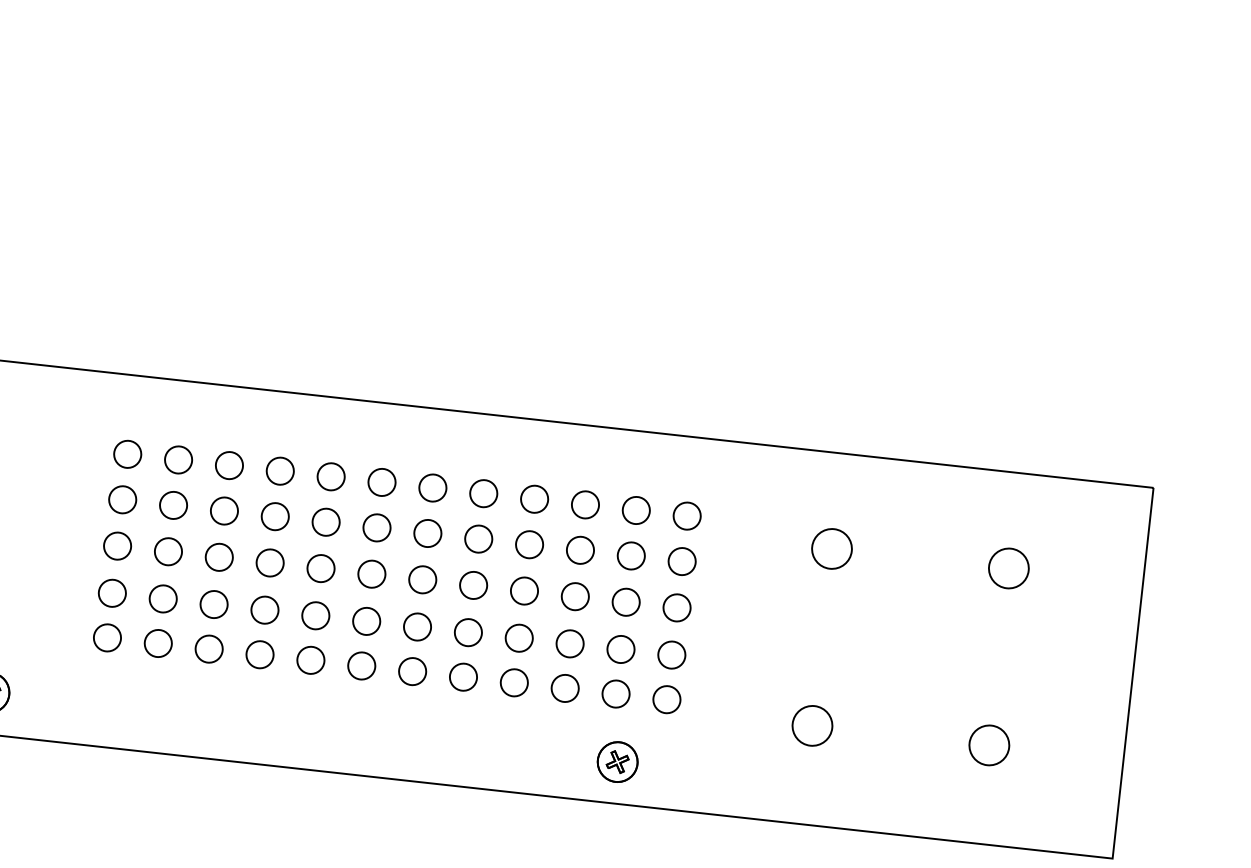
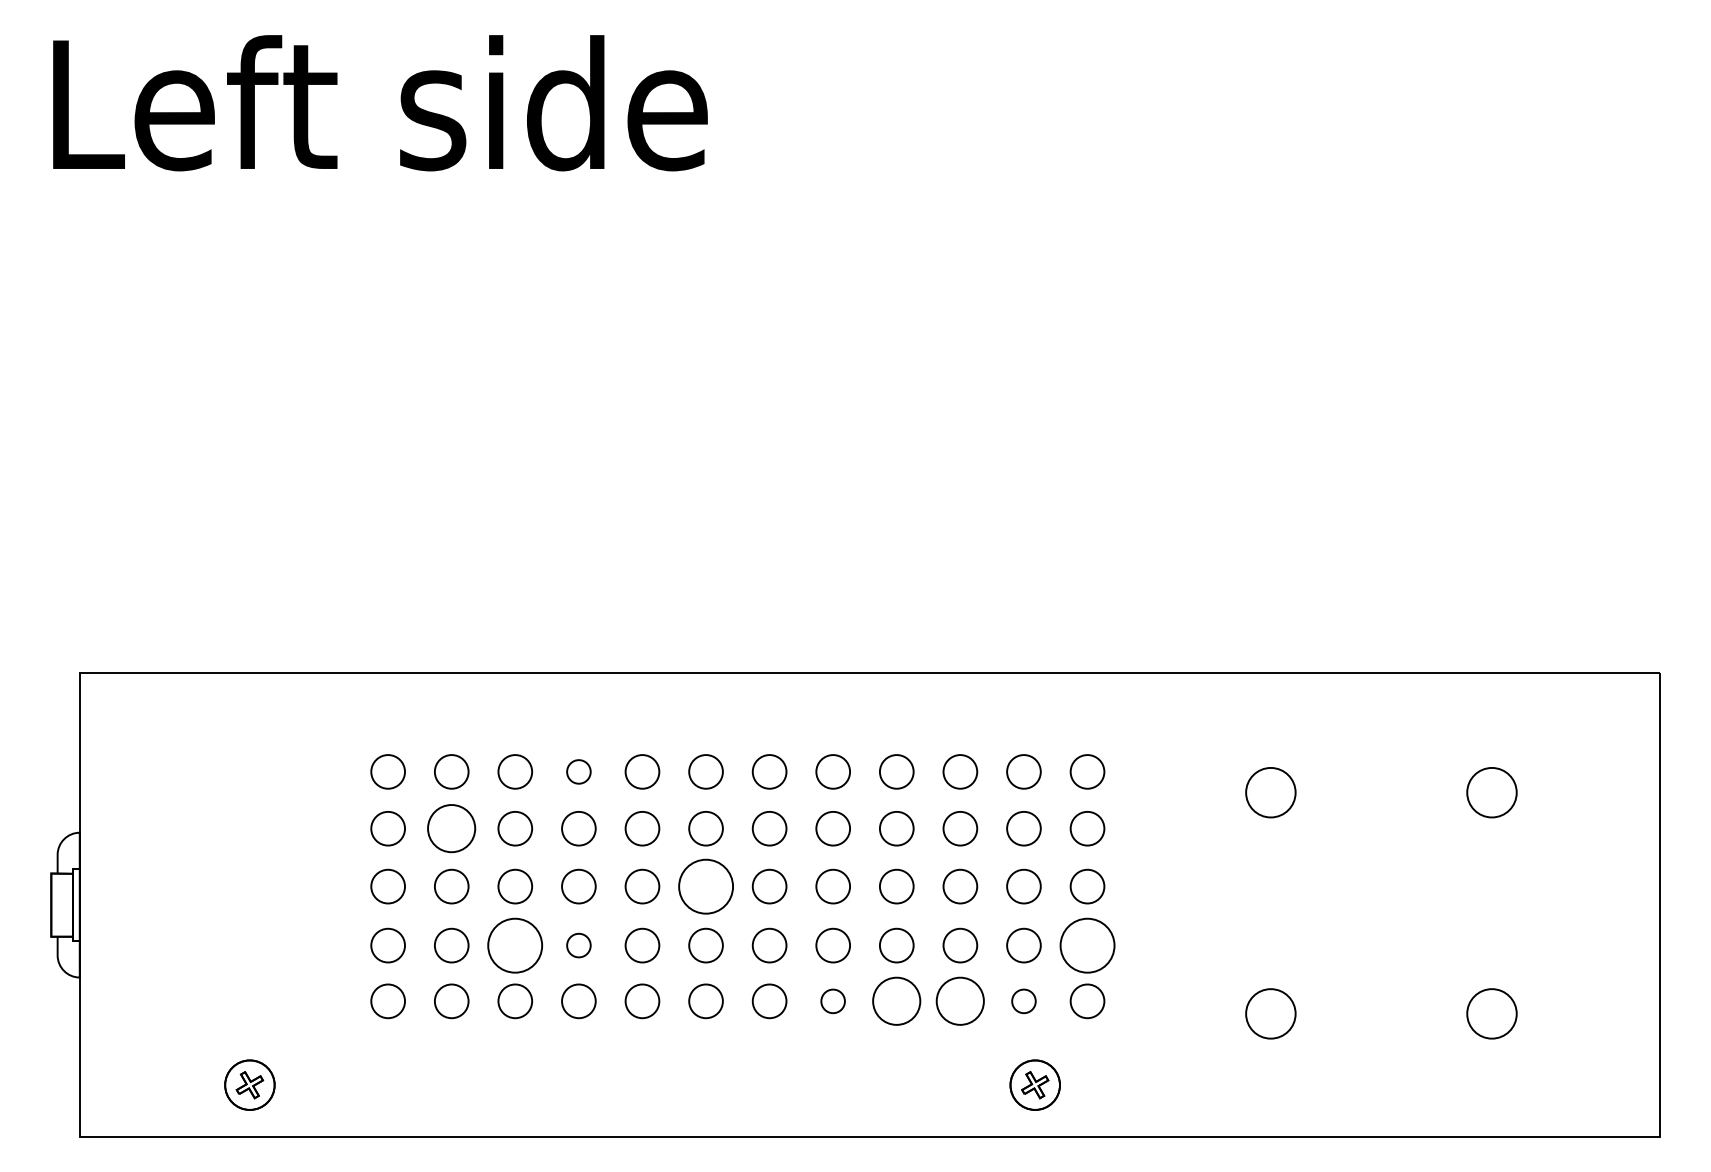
part: (280, 470) -> (578, 771), size x0.7
part: (173, 505) -> (451, 828), size x1.4
part: (371, 574) -> (705, 886), size x1.6
part: (214, 604) -> (515, 945), size x1.6
part: (264, 610) -> (578, 945), size x0.7
part: (671, 654) -> (1087, 945), size x1.6
part: (462, 677) -> (832, 1001), size x0.7
part: (514, 682) -> (896, 1001), size x1.4
part: (565, 688) -> (960, 1001), size x1.4
part: (615, 694) -> (1023, 1001), size x0.7

